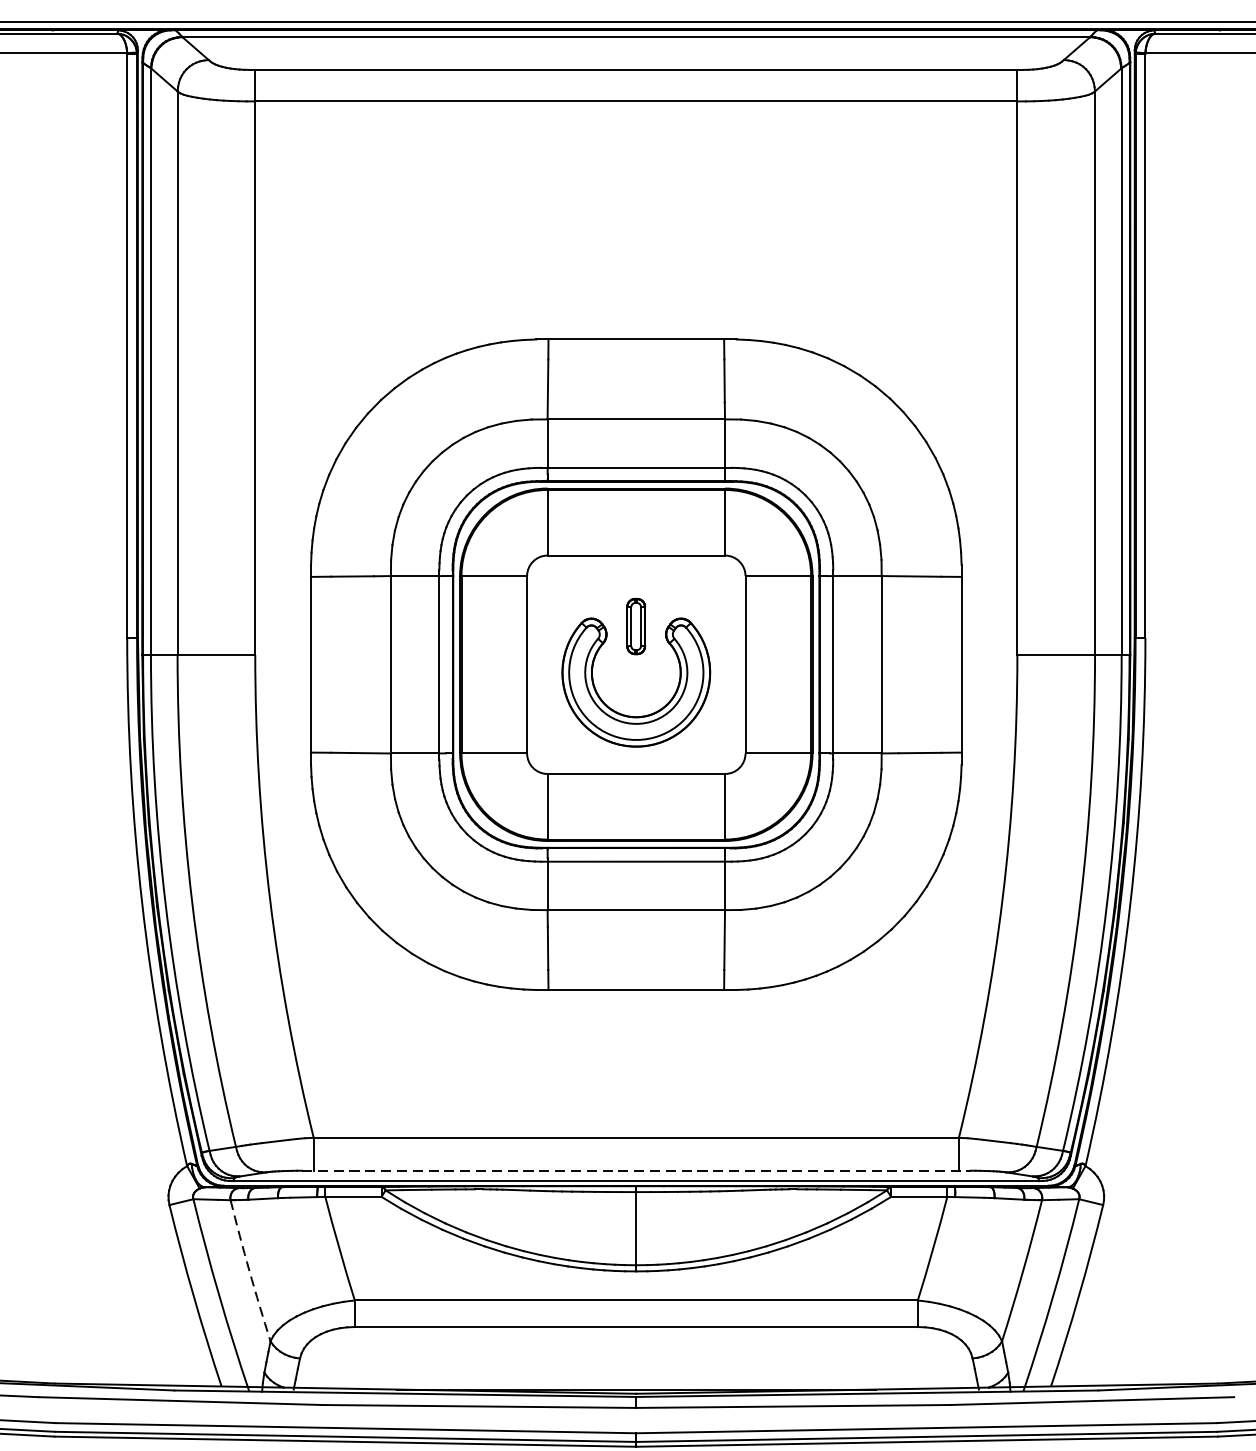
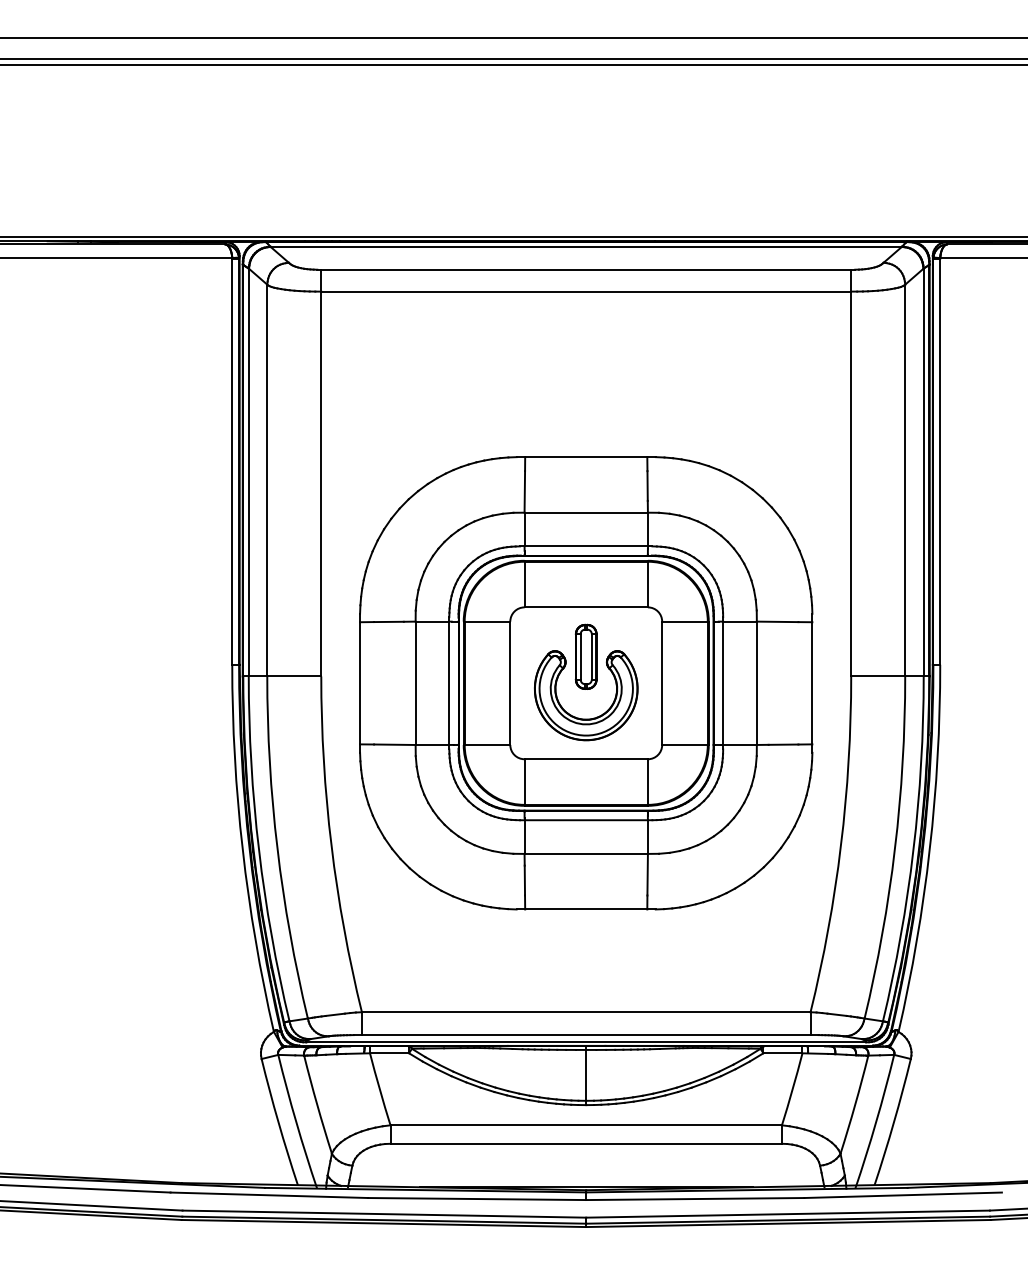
part: (635, 626) -> (585, 656), size x1.67
line: (636, 1171) -> (586, 1035), dashed -> solid
arc: (249, 1270) -> (317, 1104), dashed -> solid

